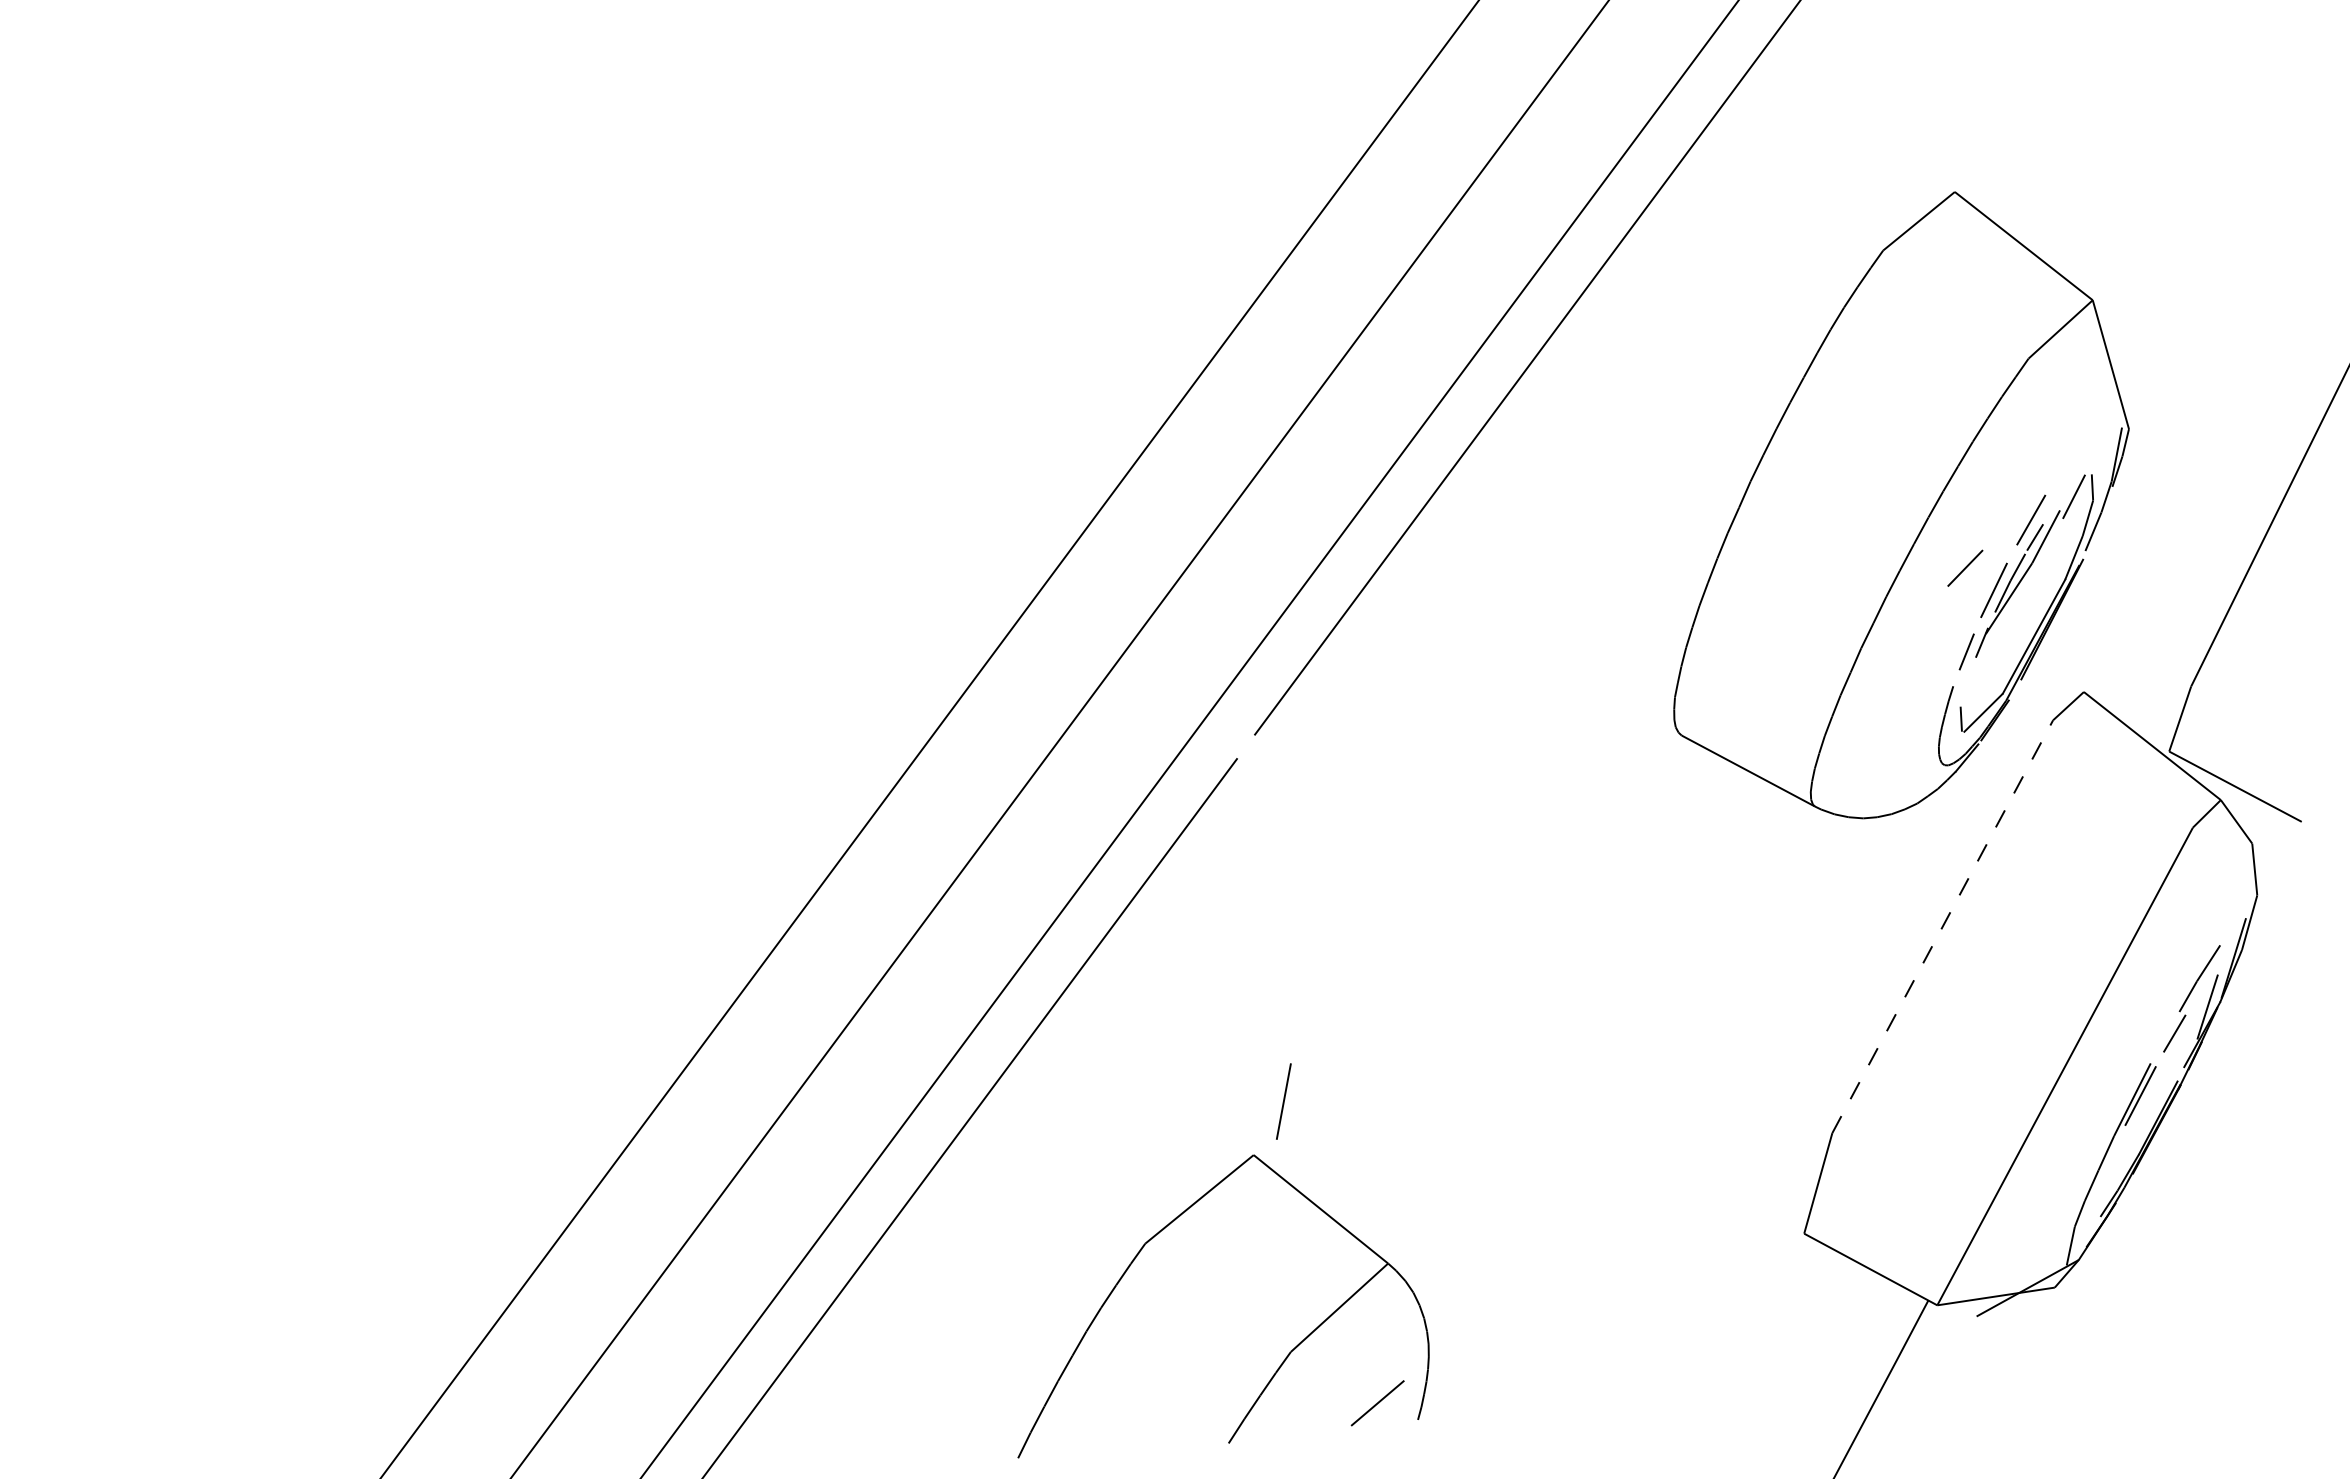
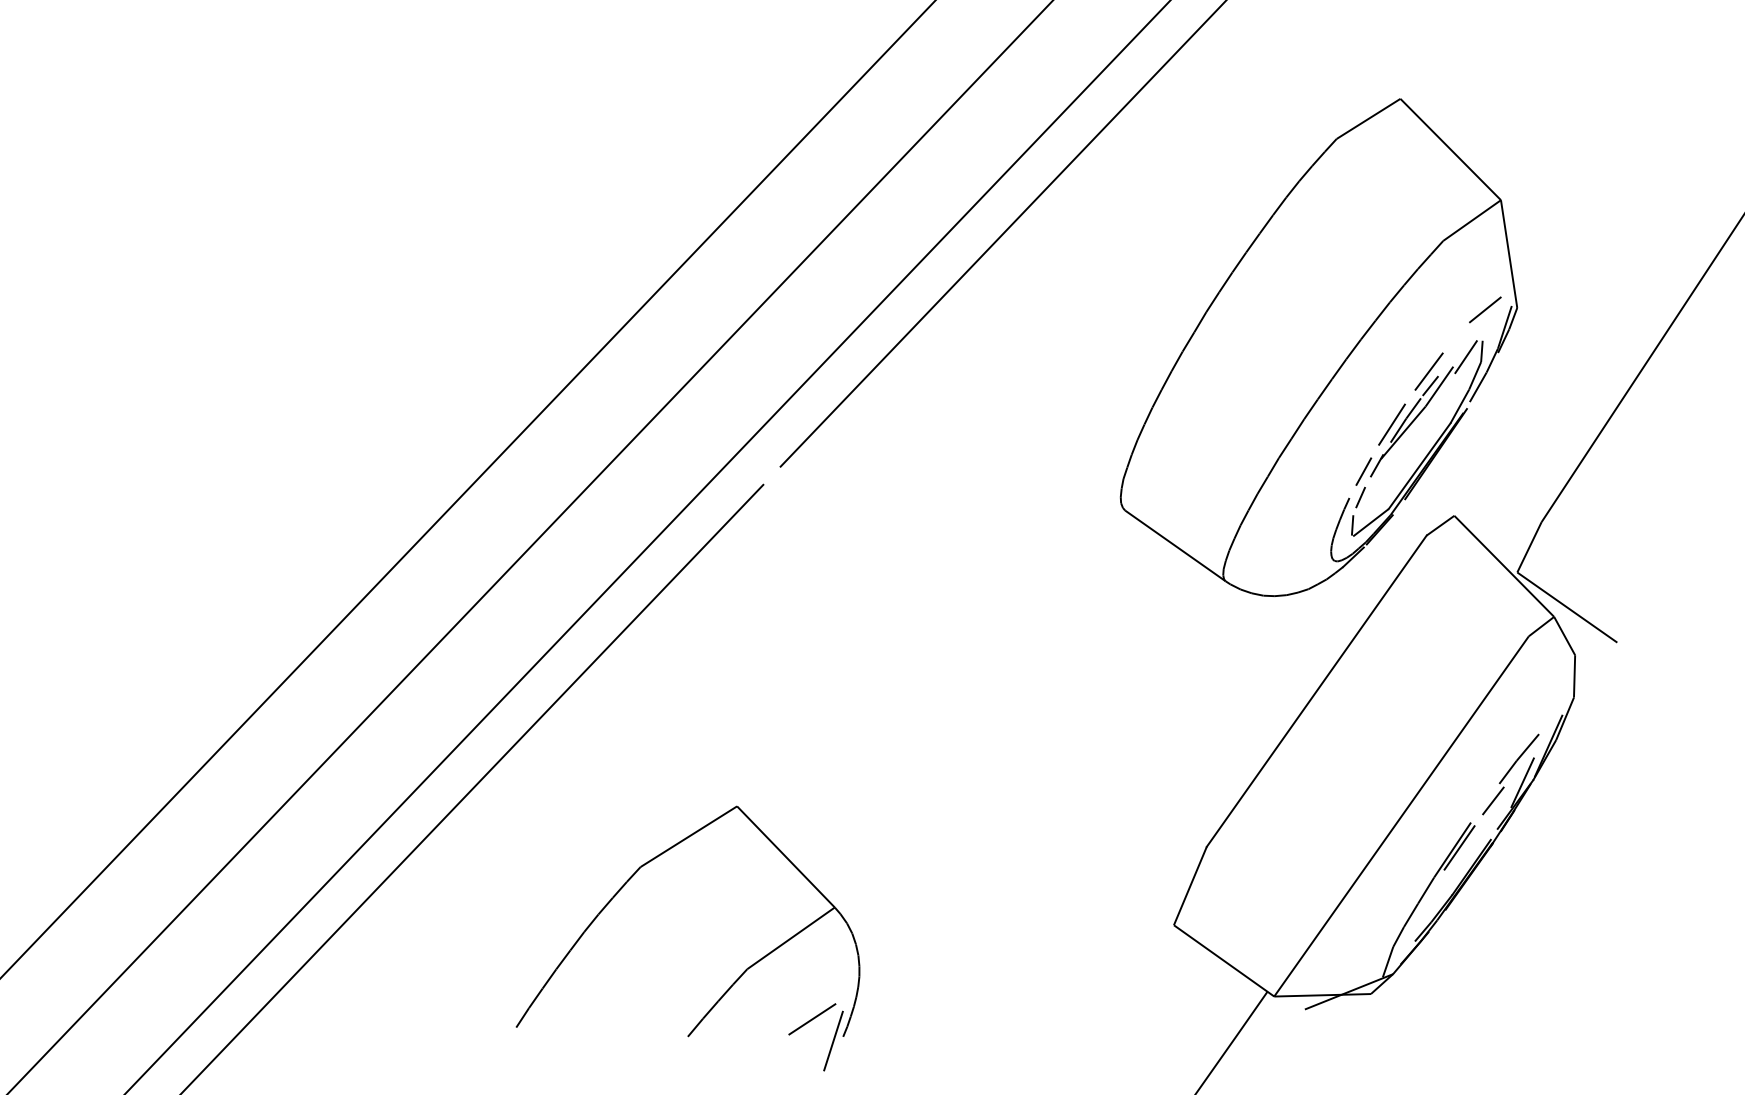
line: (1965, 567) -> (1485, 309), moved
line: (1966, 683) -> (1360, 497), added
line: (1942, 926) -> (1316, 691), dashed -> solid
line: (1283, 1101) -> (833, 1041), moved

